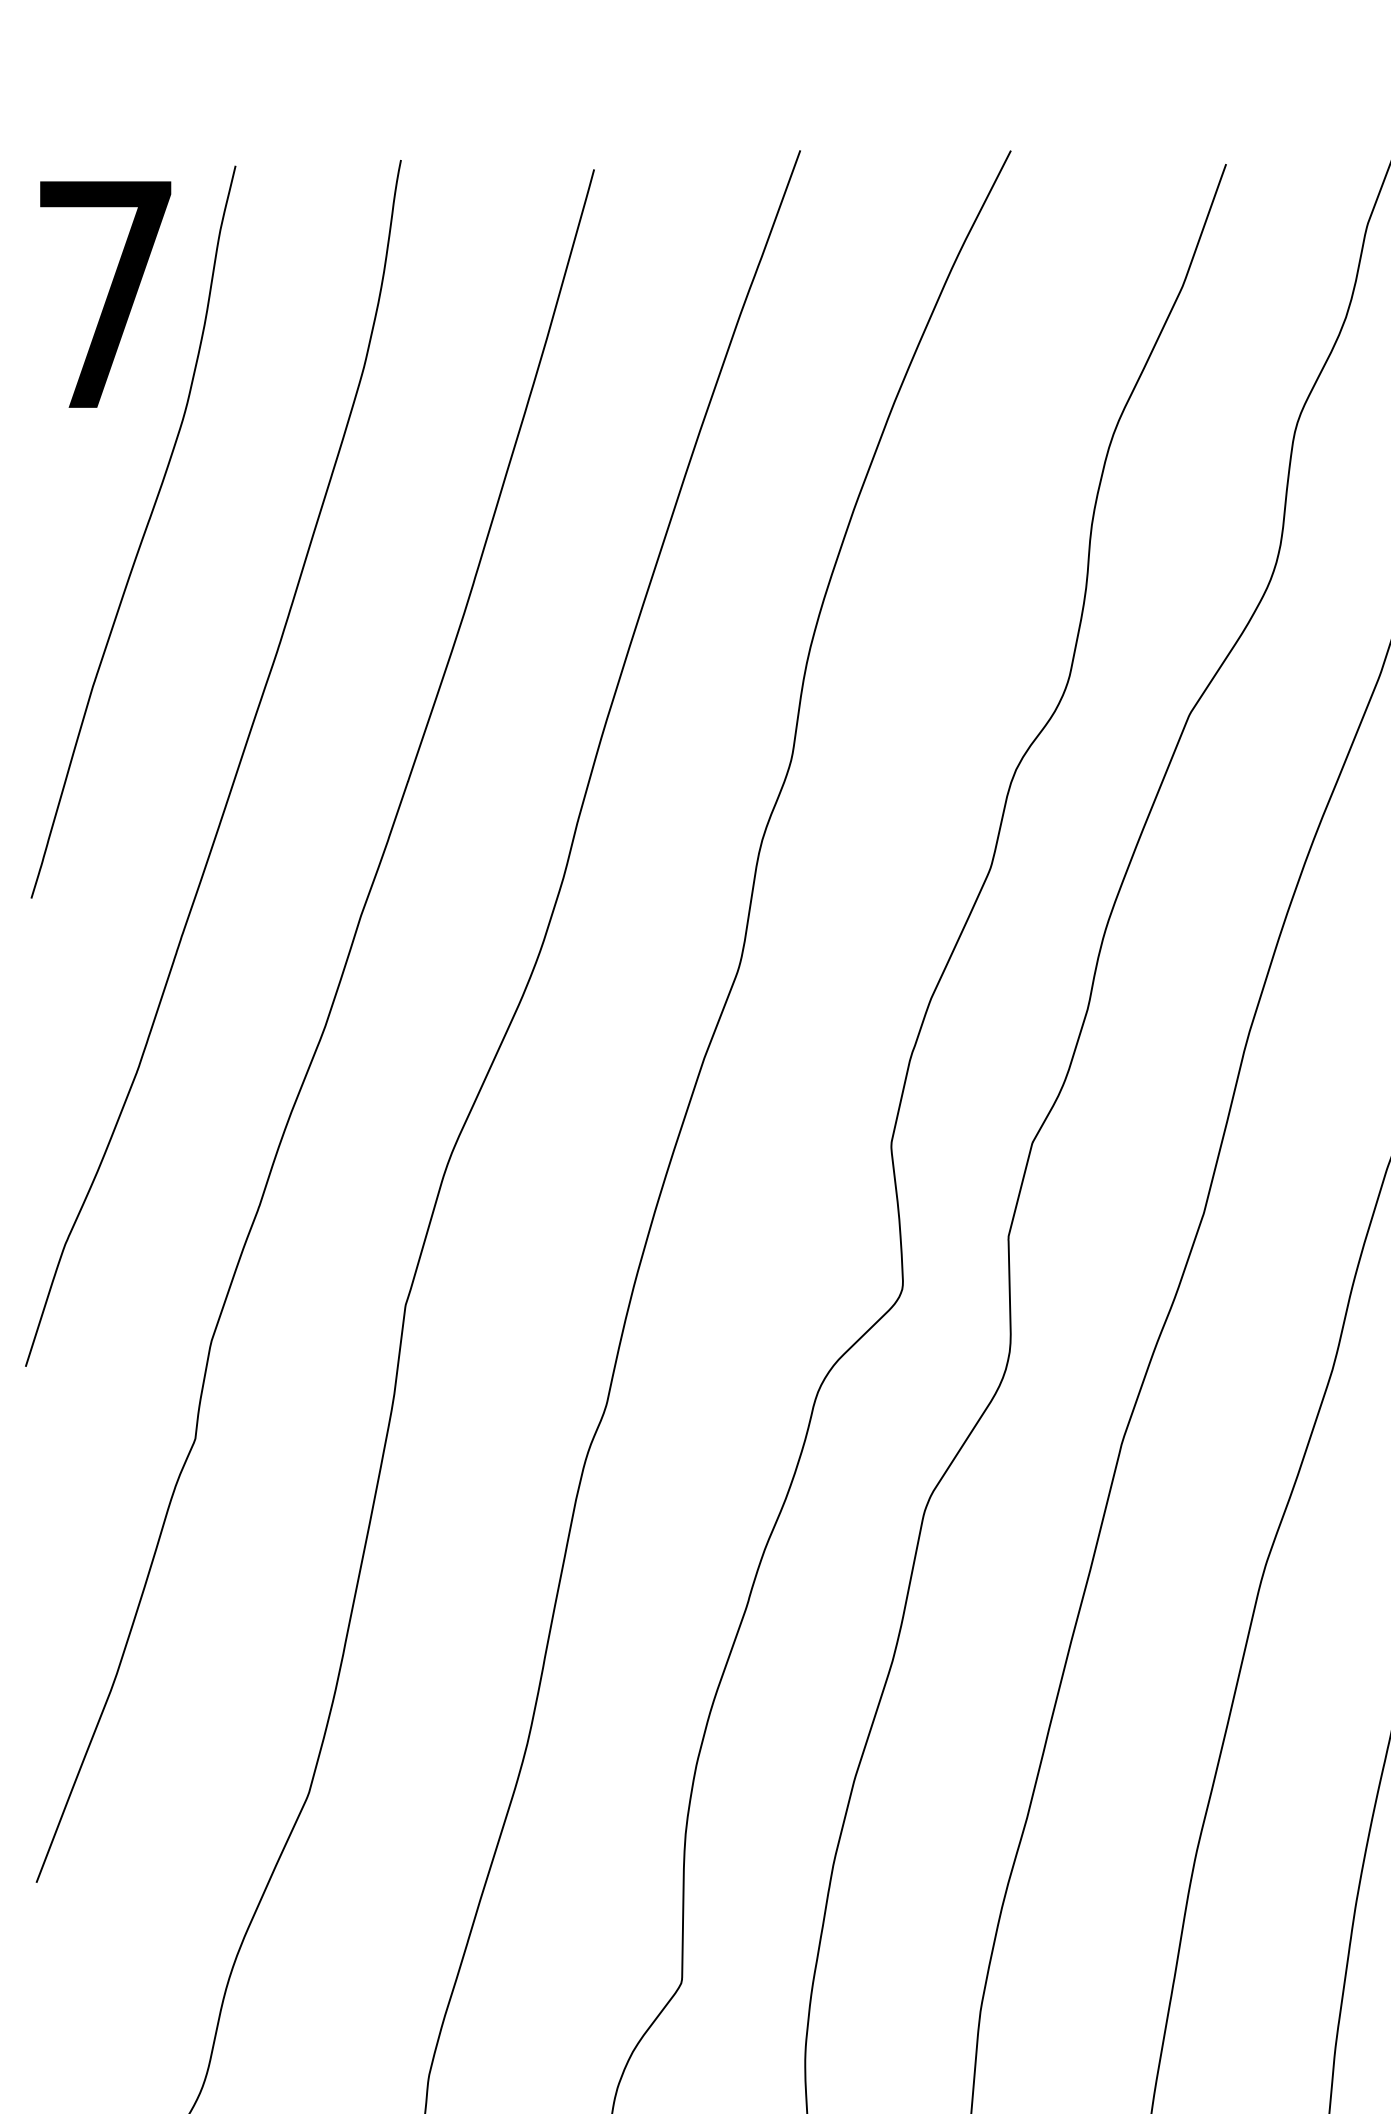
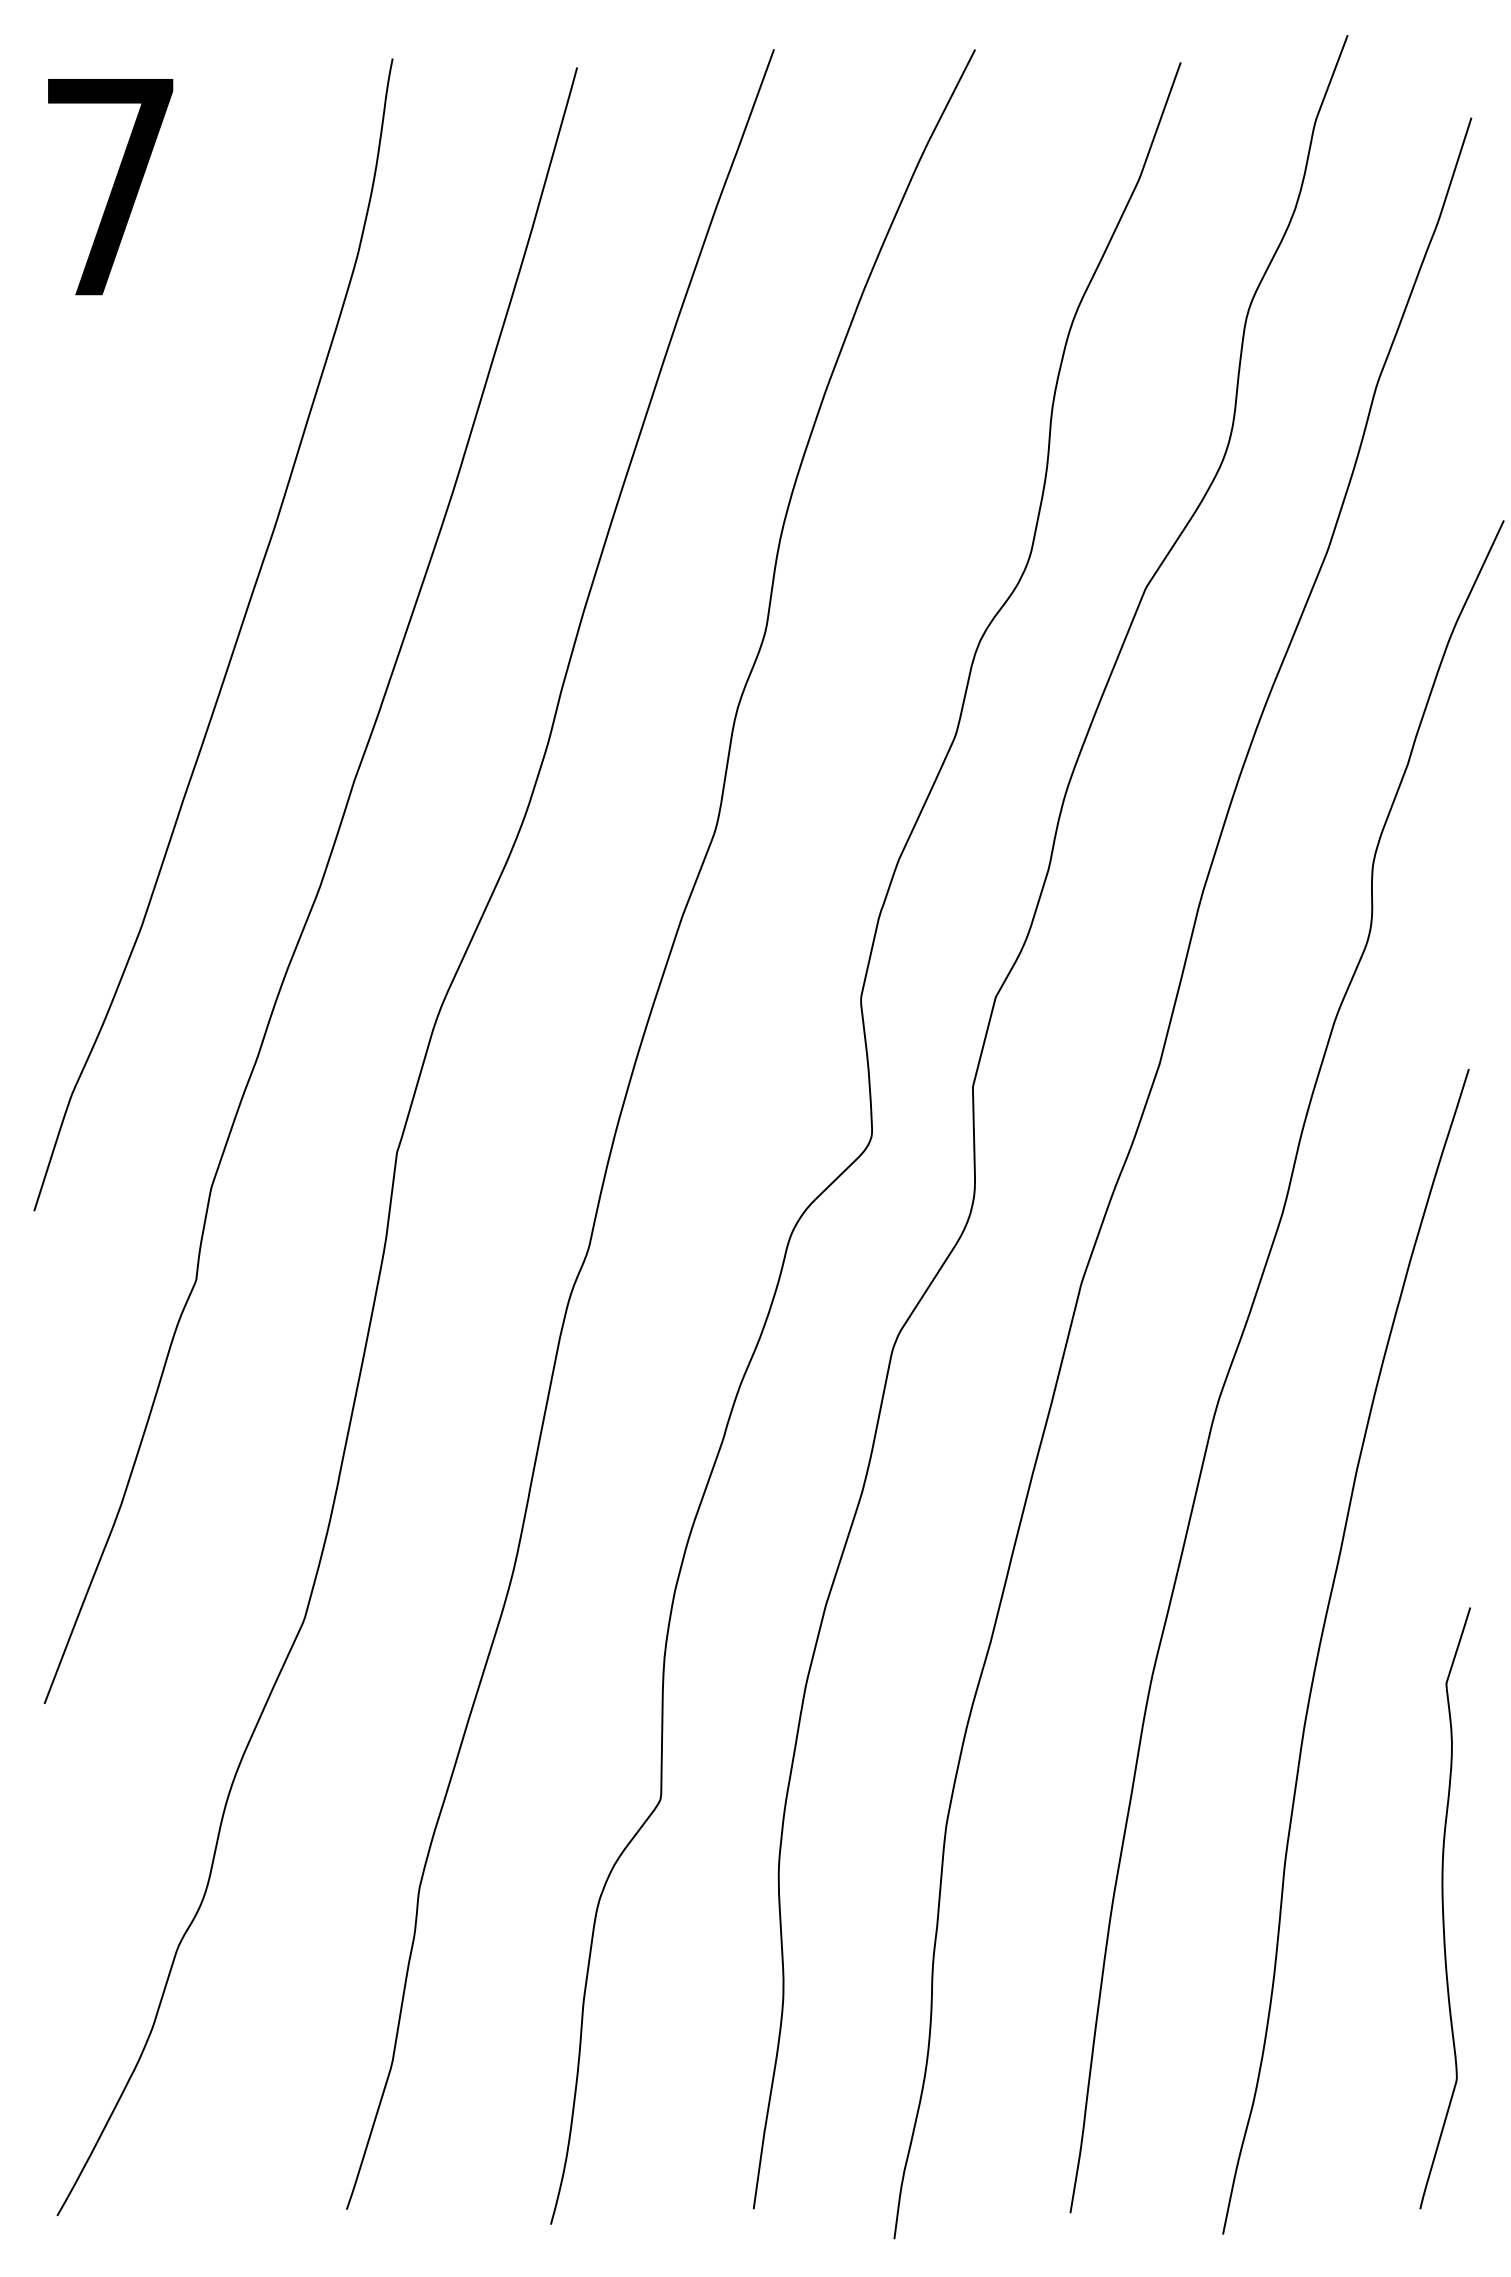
curve: (142, 535) -> (145, 417), removed

